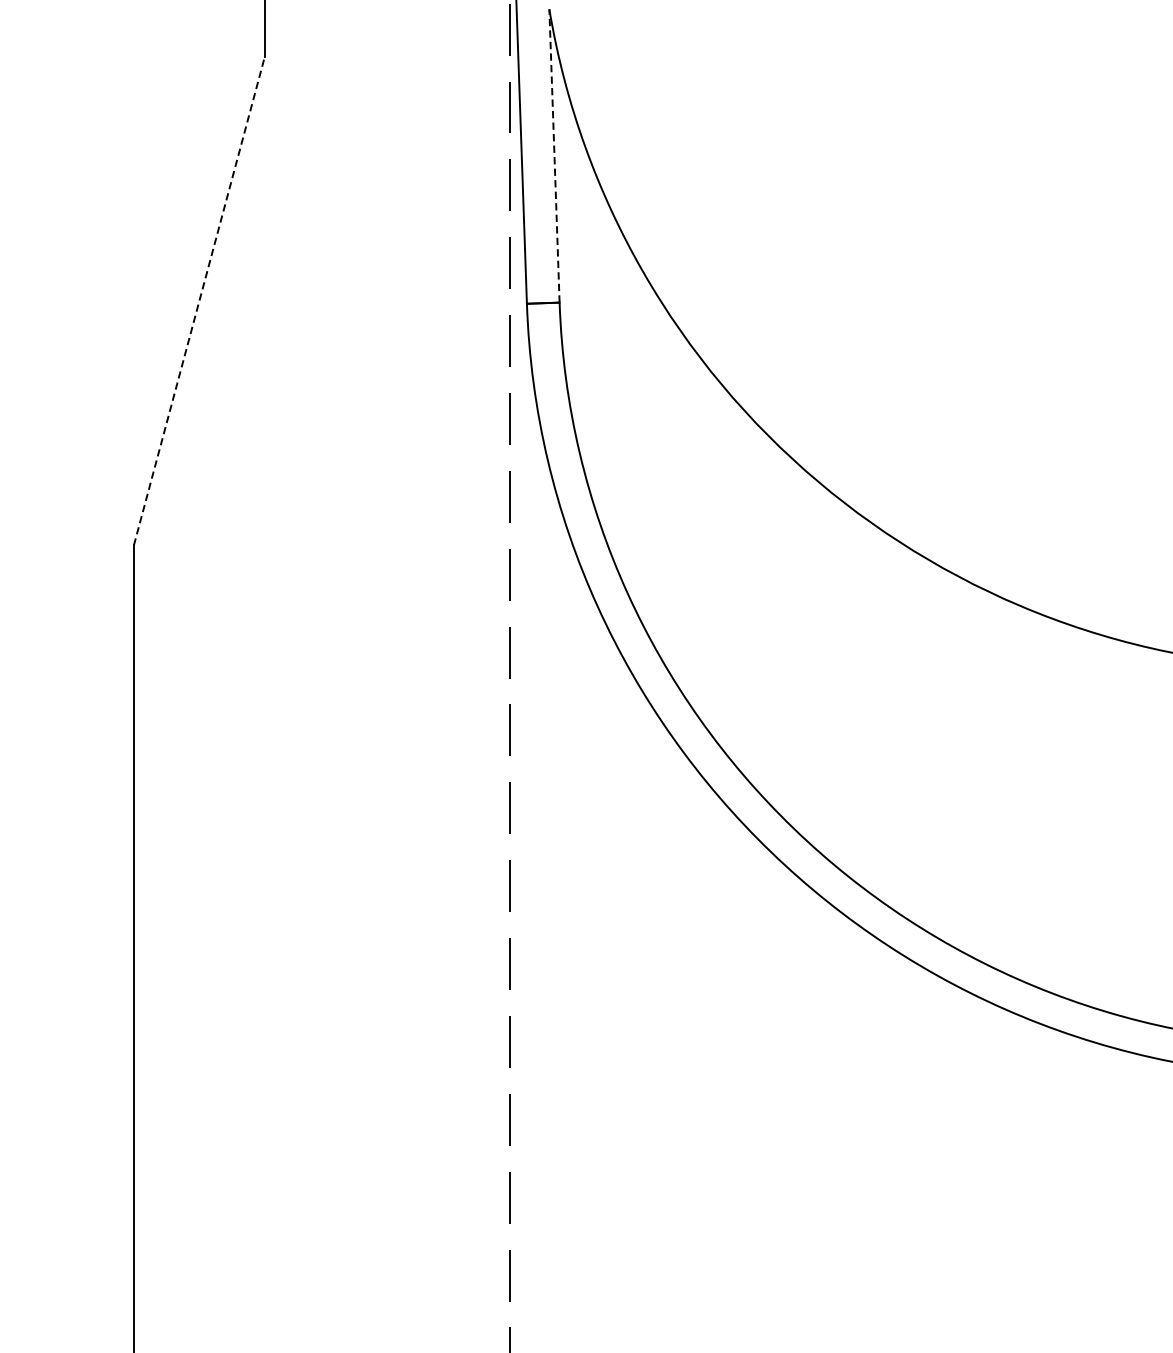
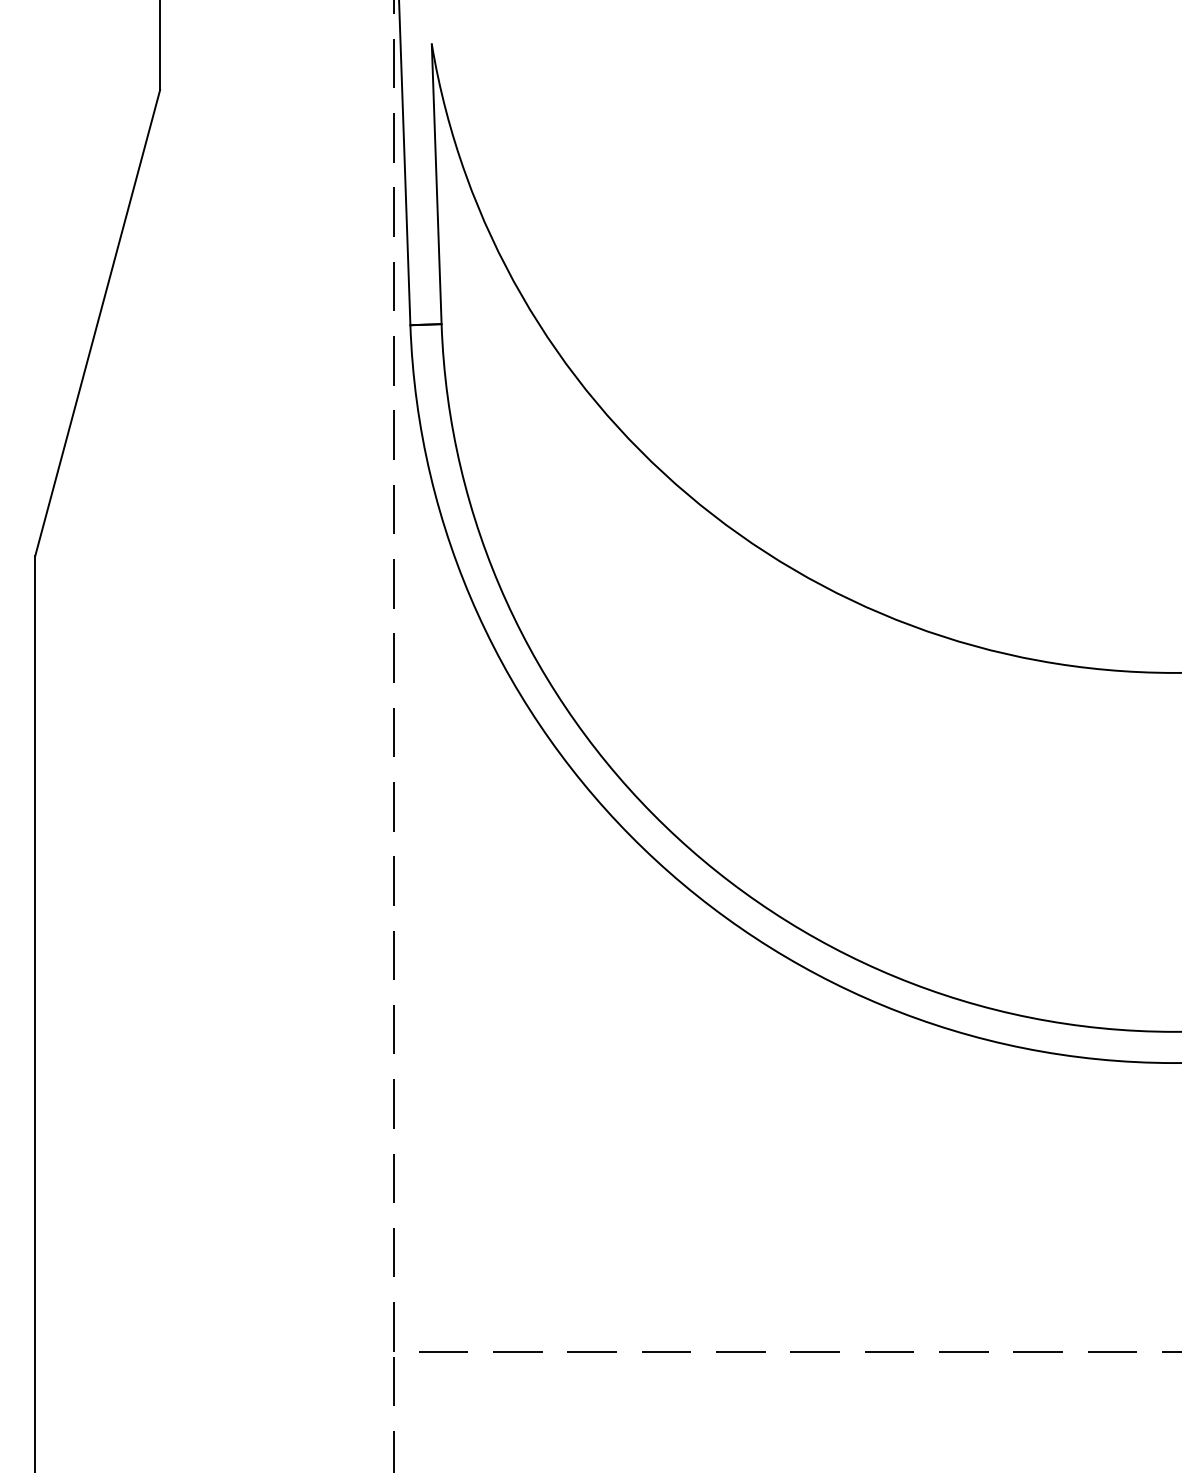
line: (554, 155) -> (436, 183), dashed -> solid
line: (199, 300) -> (97, 322), dashed -> solid

